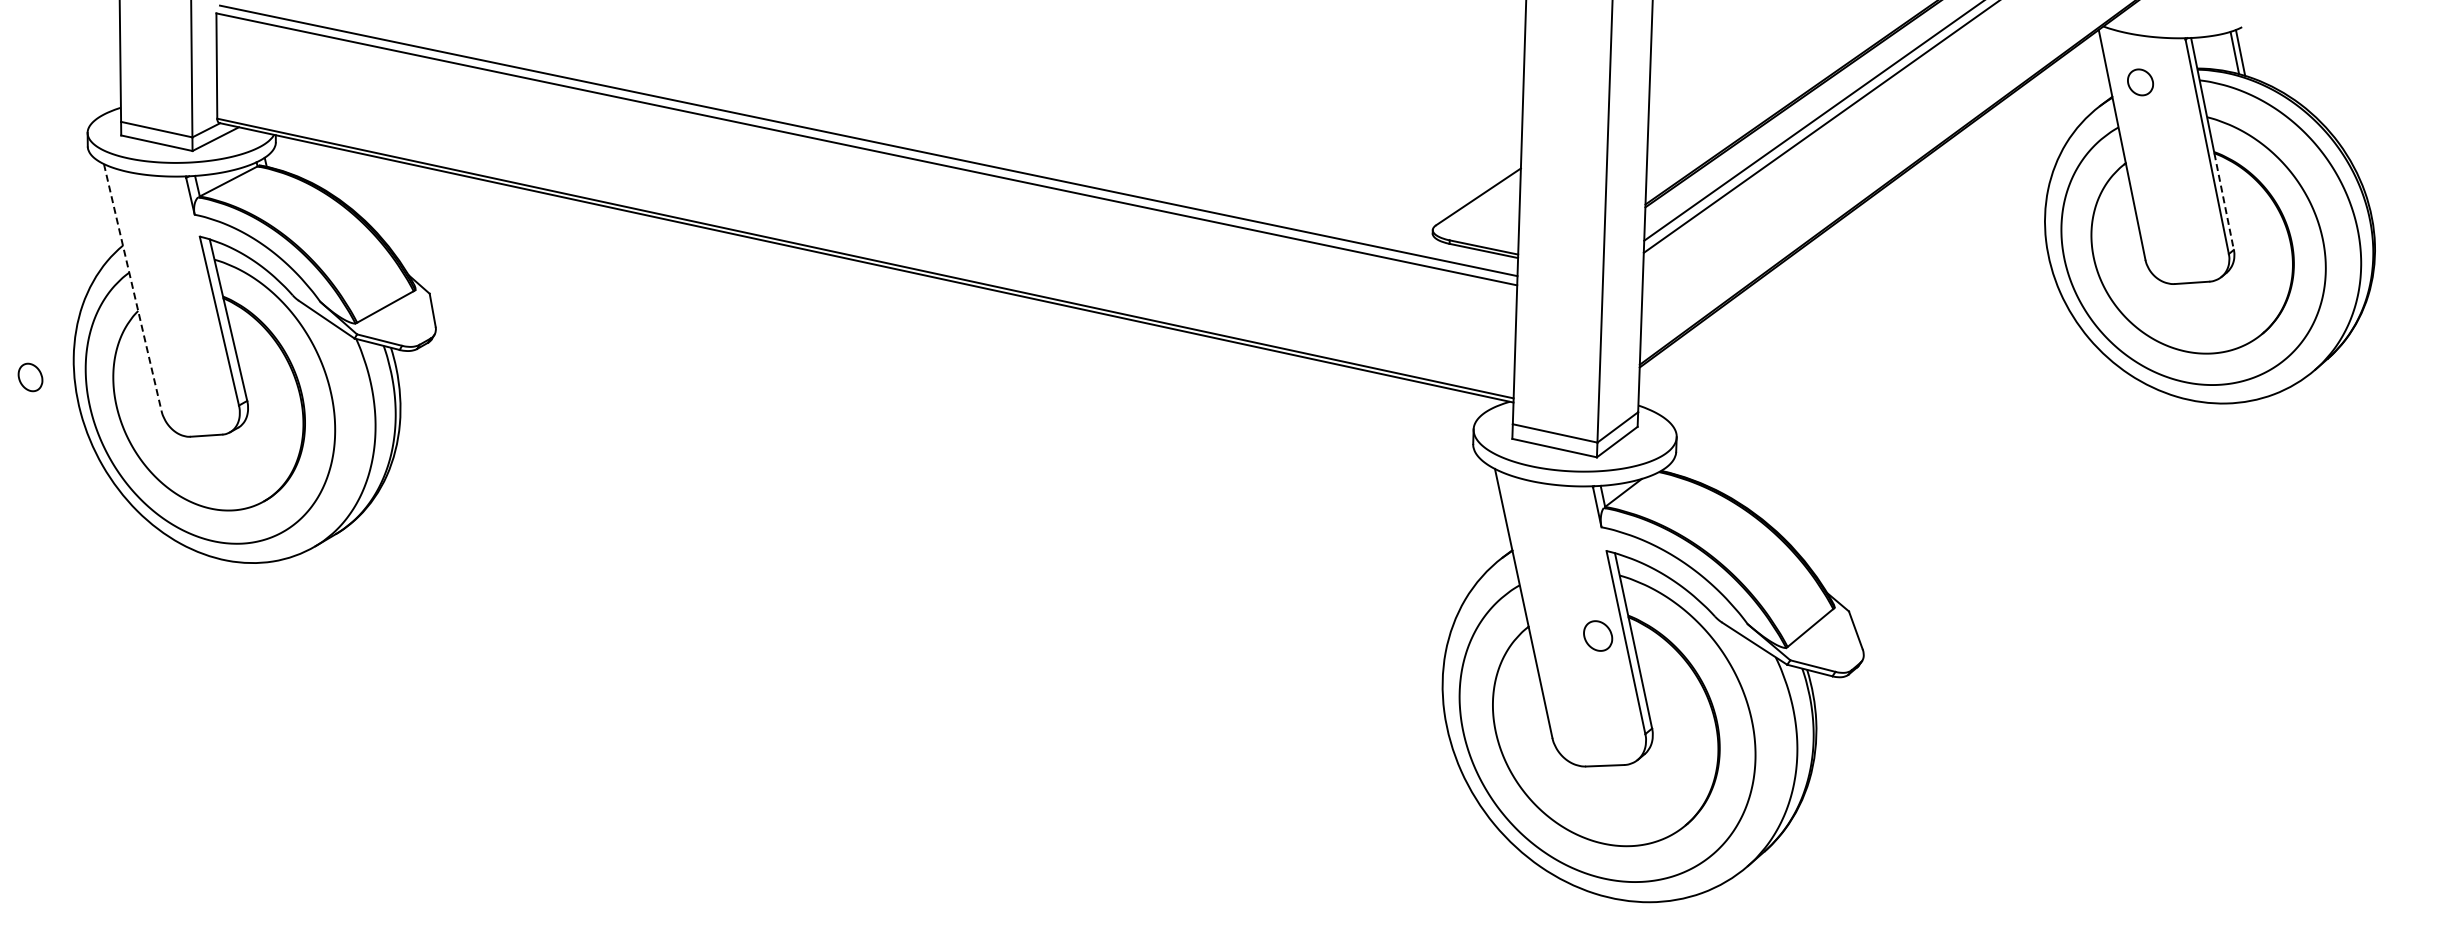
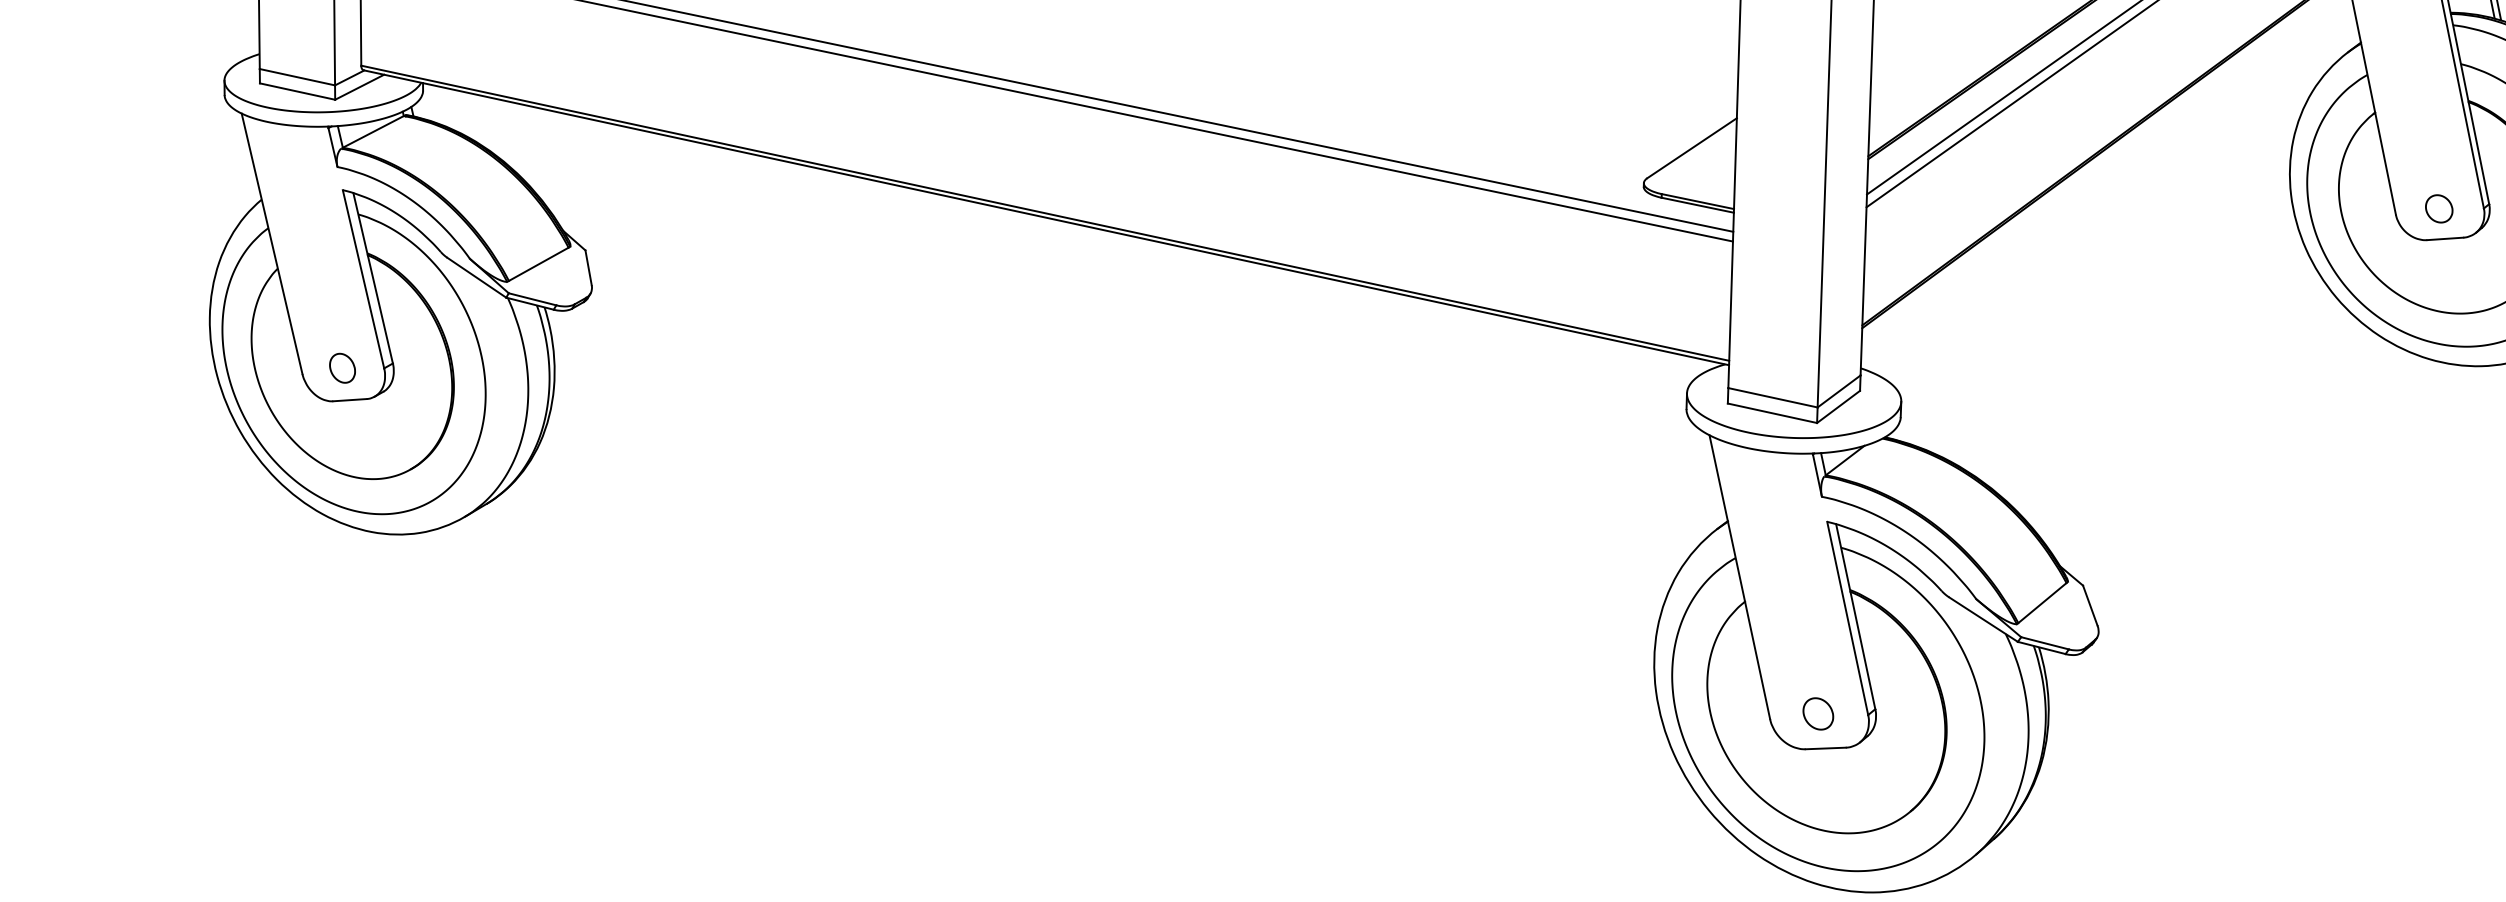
part: (2140, 82) -> (2439, 208), moved
line: (2224, 202) -> (2479, 154), dashed -> solid
line: (132, 287) -> (271, 243), dashed -> solid
part: (30, 377) -> (342, 368), moved
part: (1598, 635) -> (1818, 713), moved

